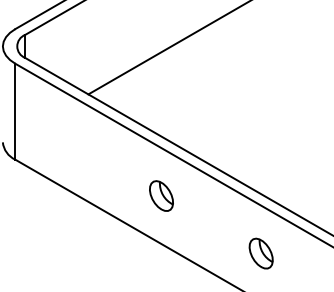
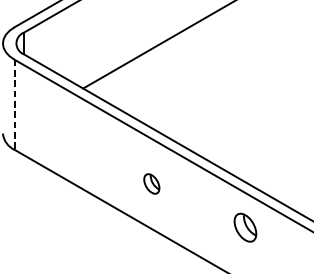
line: (15, 111) -> (14, 104), solid -> dashed
part: (161, 195) -> (151, 183), size x0.7
part: (260, 253) -> (244, 227), moved

